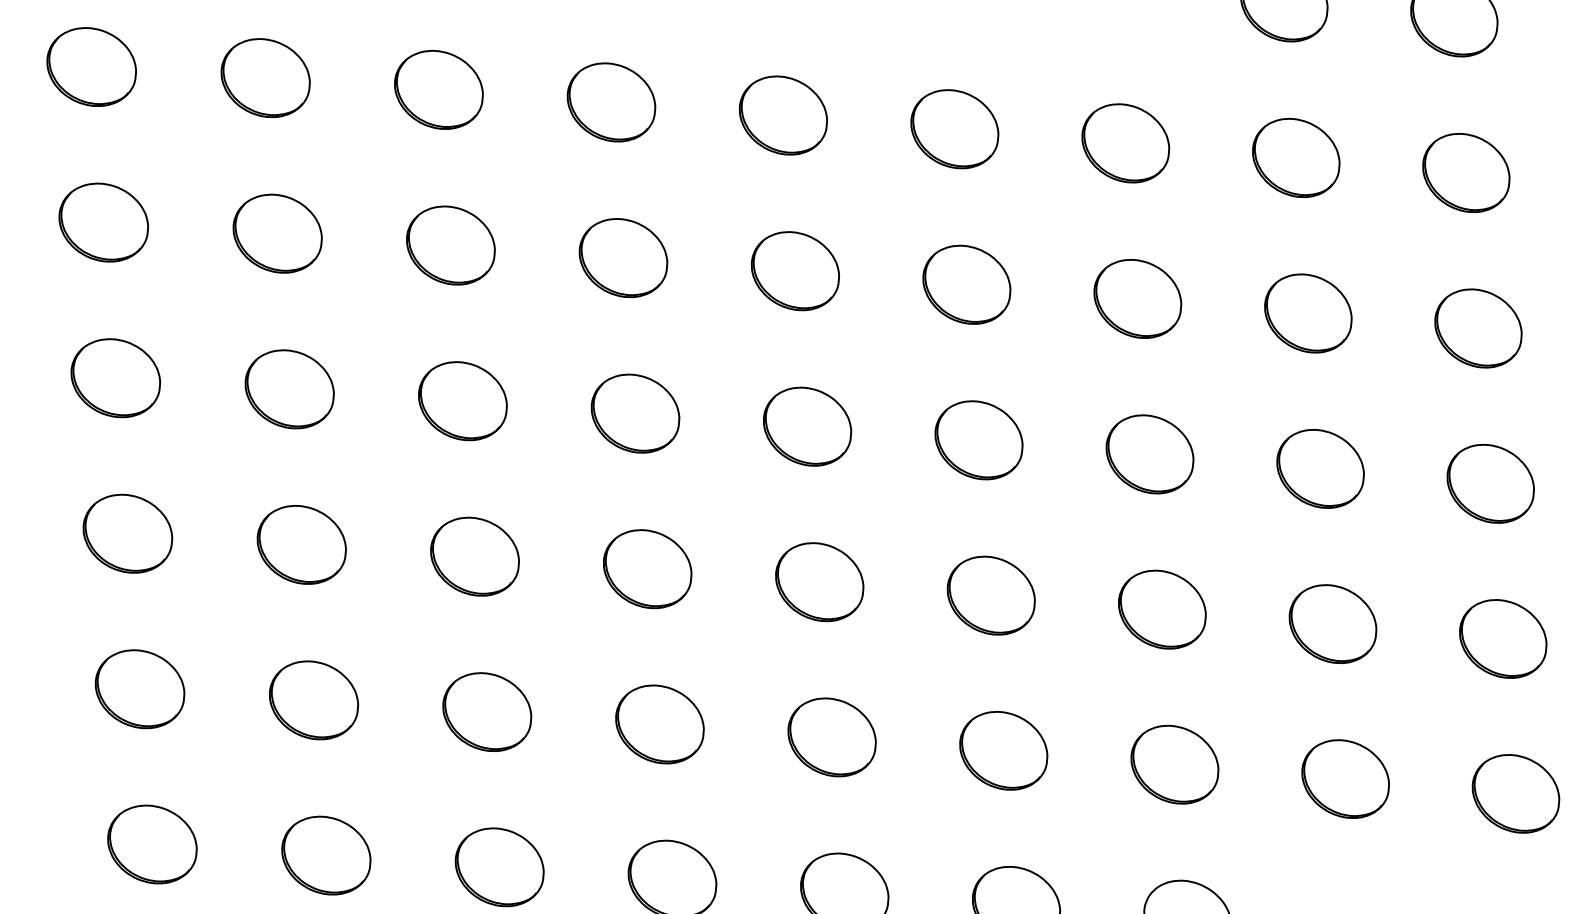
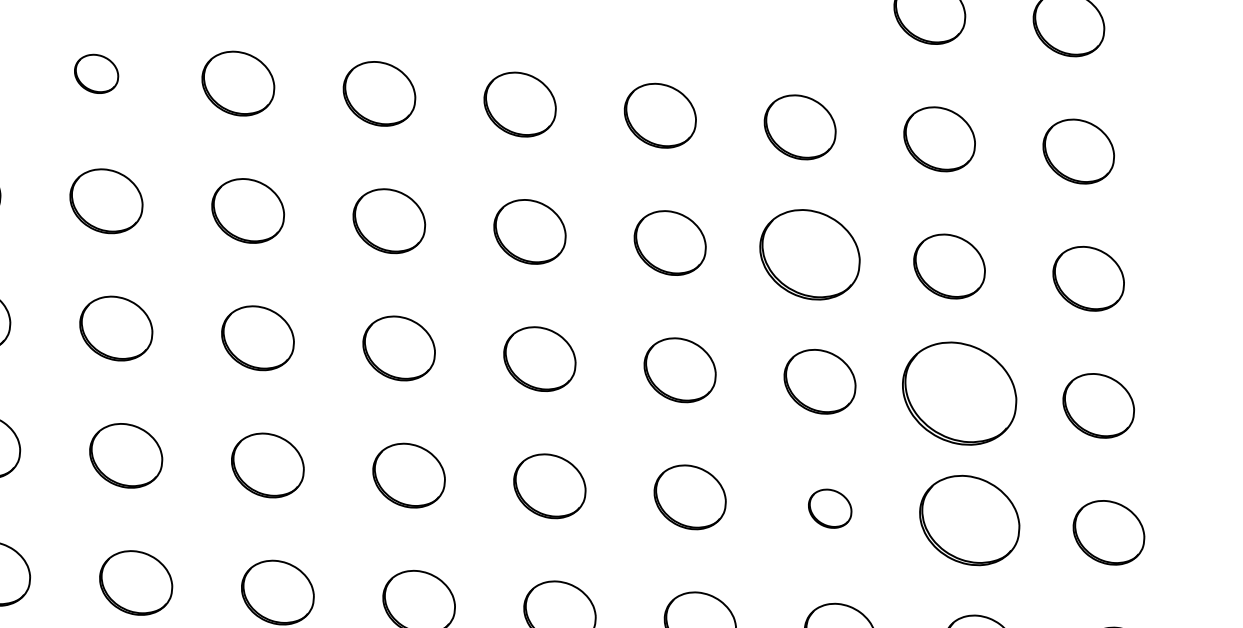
part: (265, 77) -> (96, 73), size x0.6
part: (1137, 298) -> (809, 254), size x1.4
part: (1320, 468) -> (959, 393), size x1.6
part: (1162, 609) -> (830, 508), size x0.6
part: (1332, 624) -> (969, 520), size x1.4

